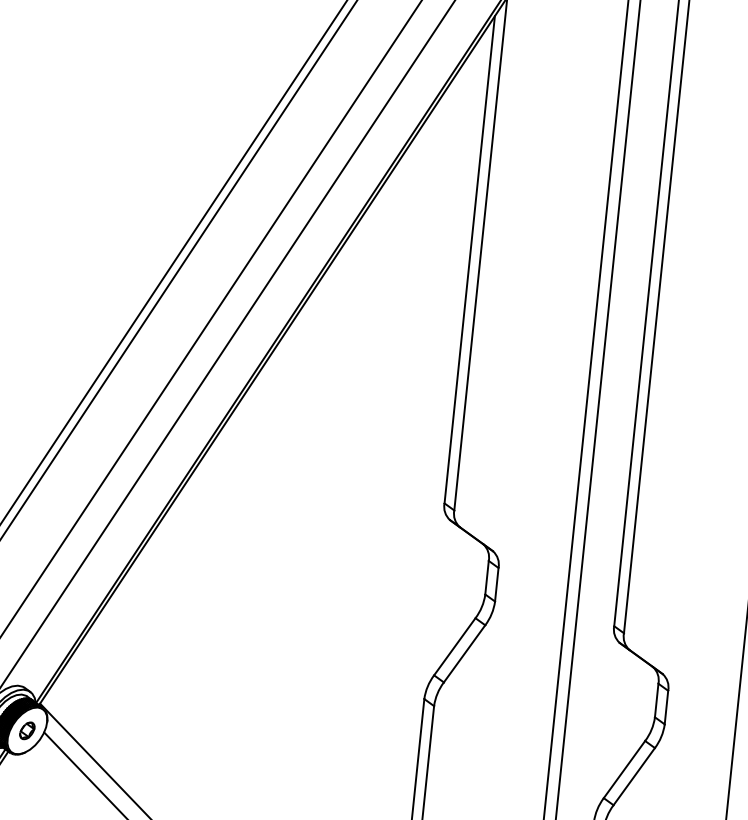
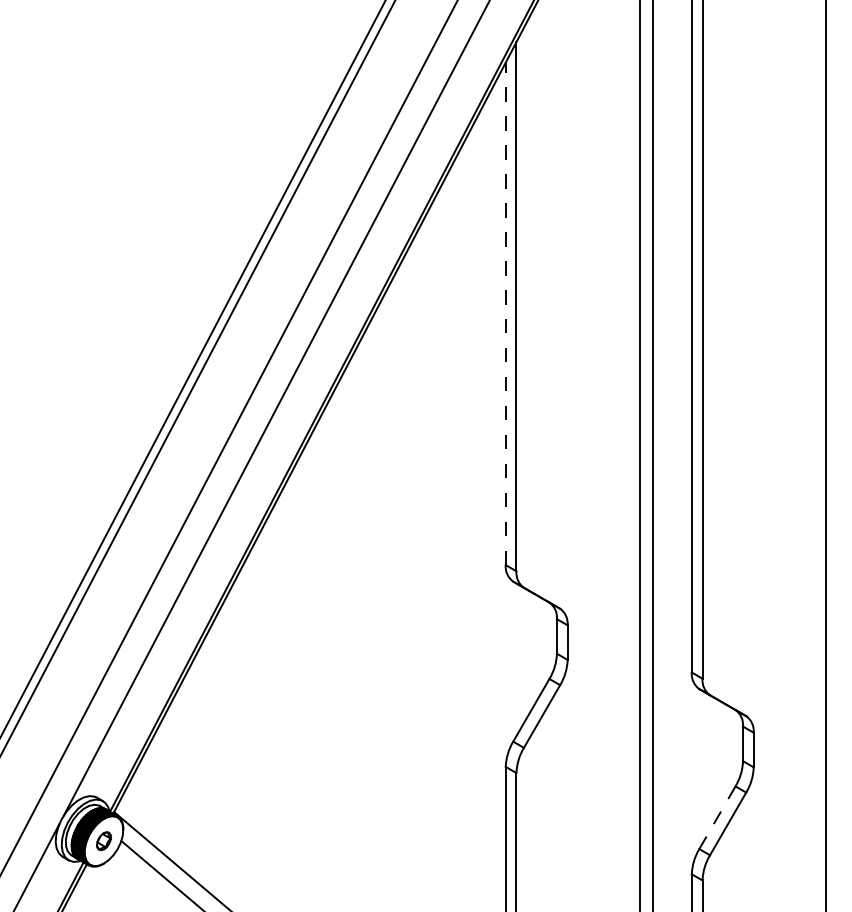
line: (469, 259) -> (505, 313), solid -> dashed
line: (624, 769) -> (717, 817), solid -> dashed

